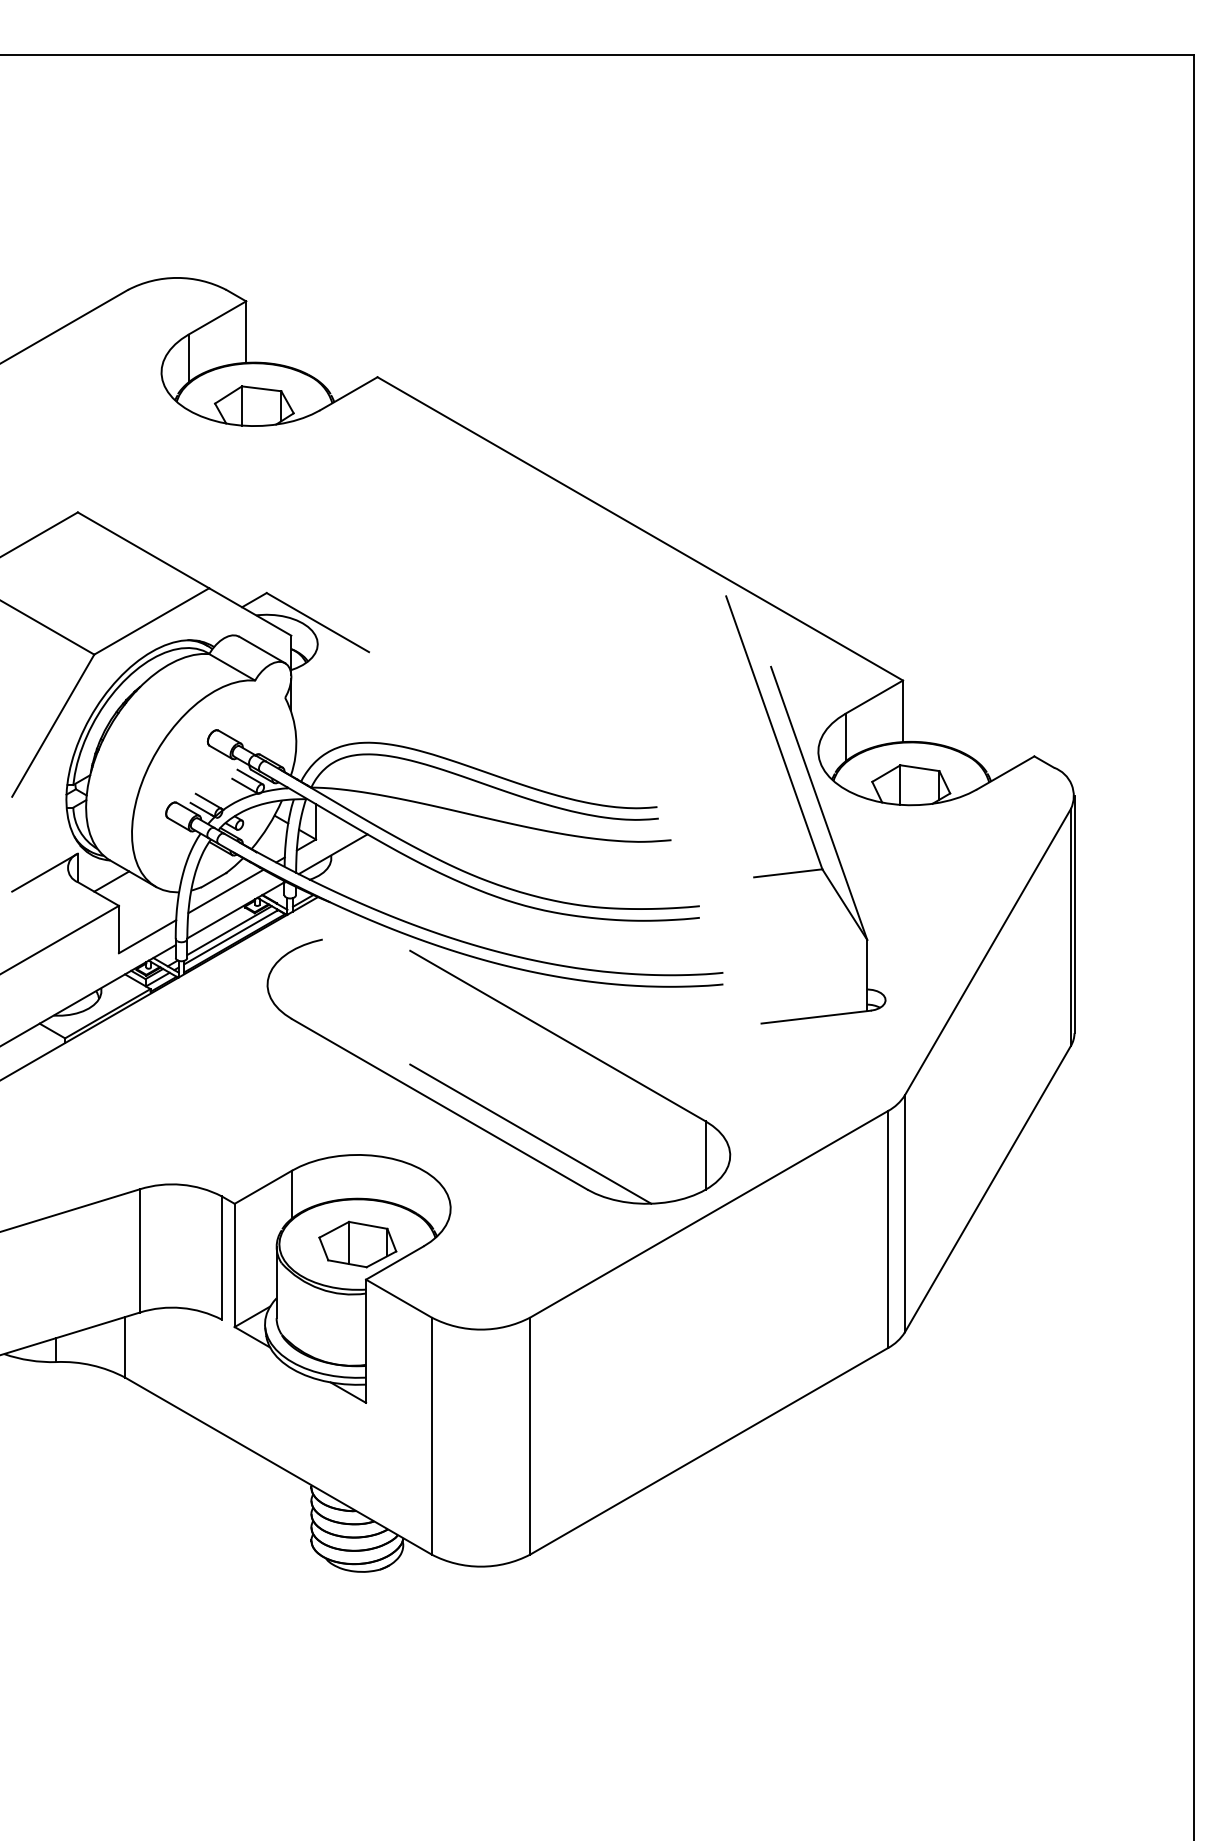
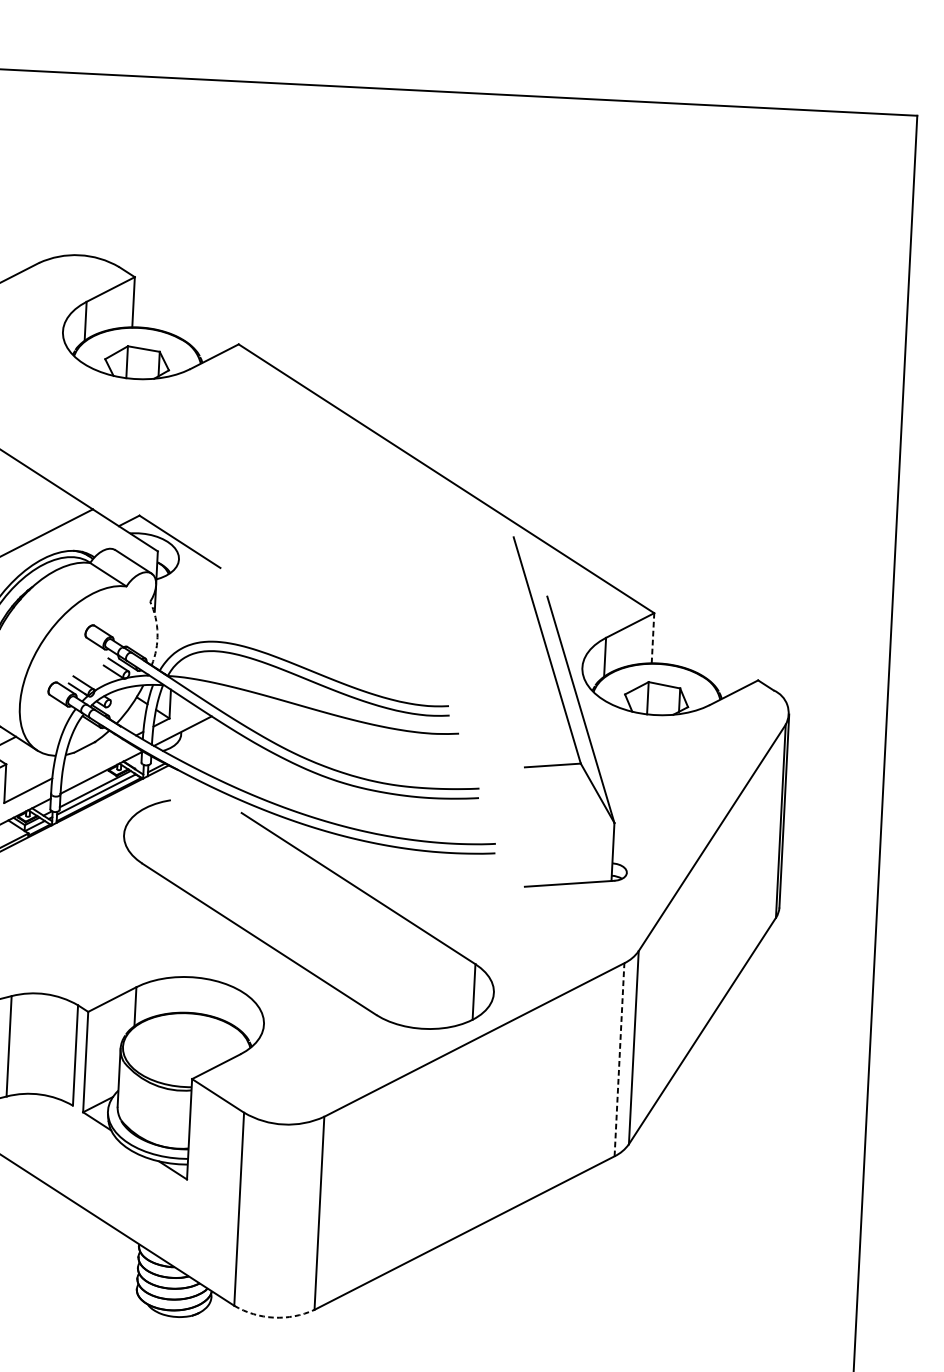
line: (903, 711) -> (653, 638), solid -> dashed
arc: (296, 736) -> (157, 633), solid -> dashed
line: (225, 891) -> (93, 757), removed
line: (530, 1133) -> (332, 966), removed
line: (888, 1229) -> (619, 1059), solid -> dashed
part: (357, 1244) -> (186, 1050), removed
arc: (481, 1566) -> (274, 1317), solid -> dashed

